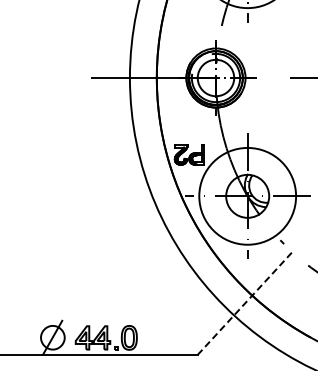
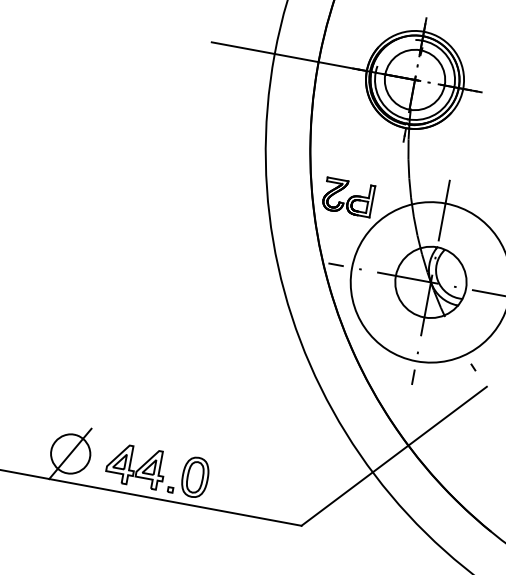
line: (245, 303) -> (395, 456), dashed -> solid

